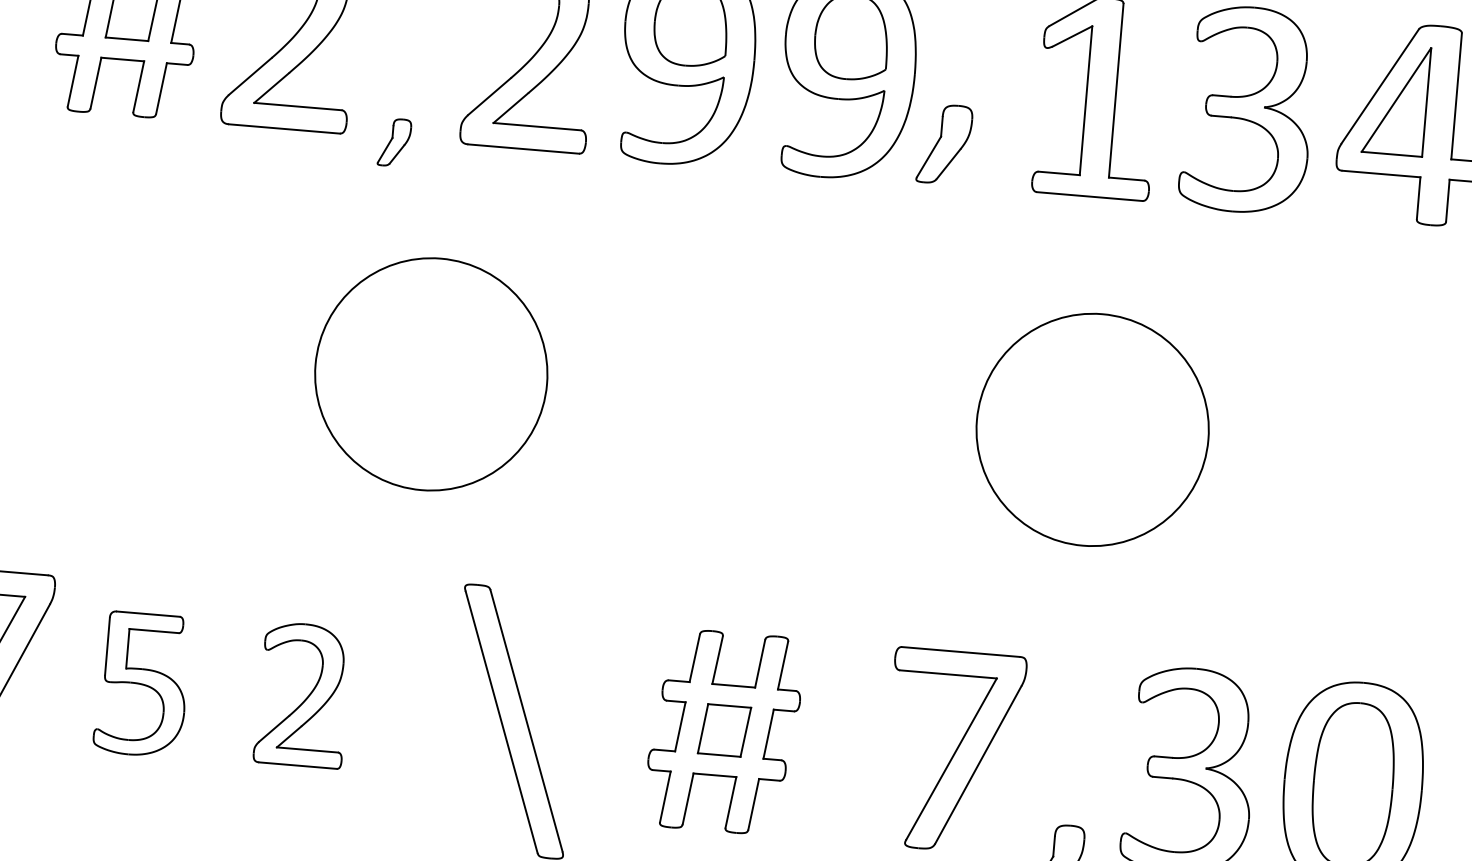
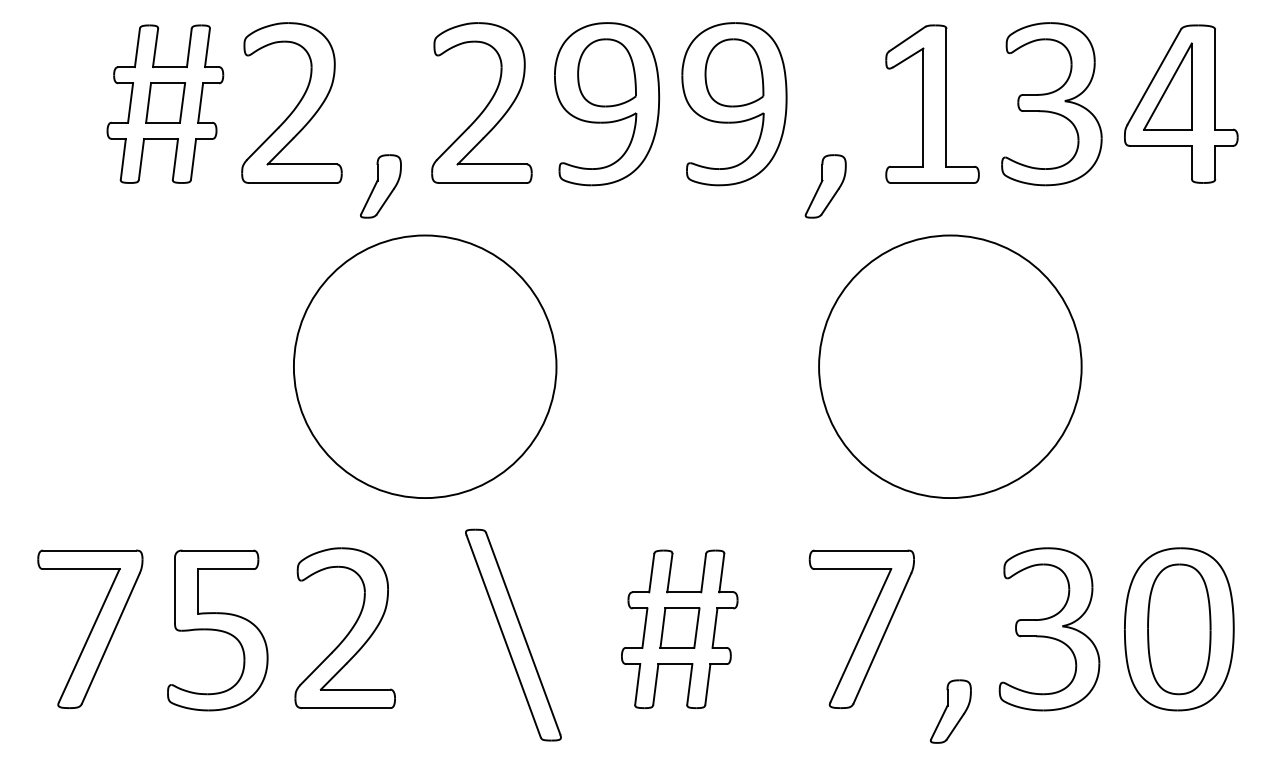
part: (394, 142) -> (380, 186), size x1.67
part: (944, 144) -> (825, 186), moved
circle: (430, 373) -> (424, 366), size x1.43
circle: (1092, 429) -> (950, 366), size x1.43
part: (141, 684) -> (217, 630), size x1.43
part: (302, 694) -> (344, 627), size x1.43

